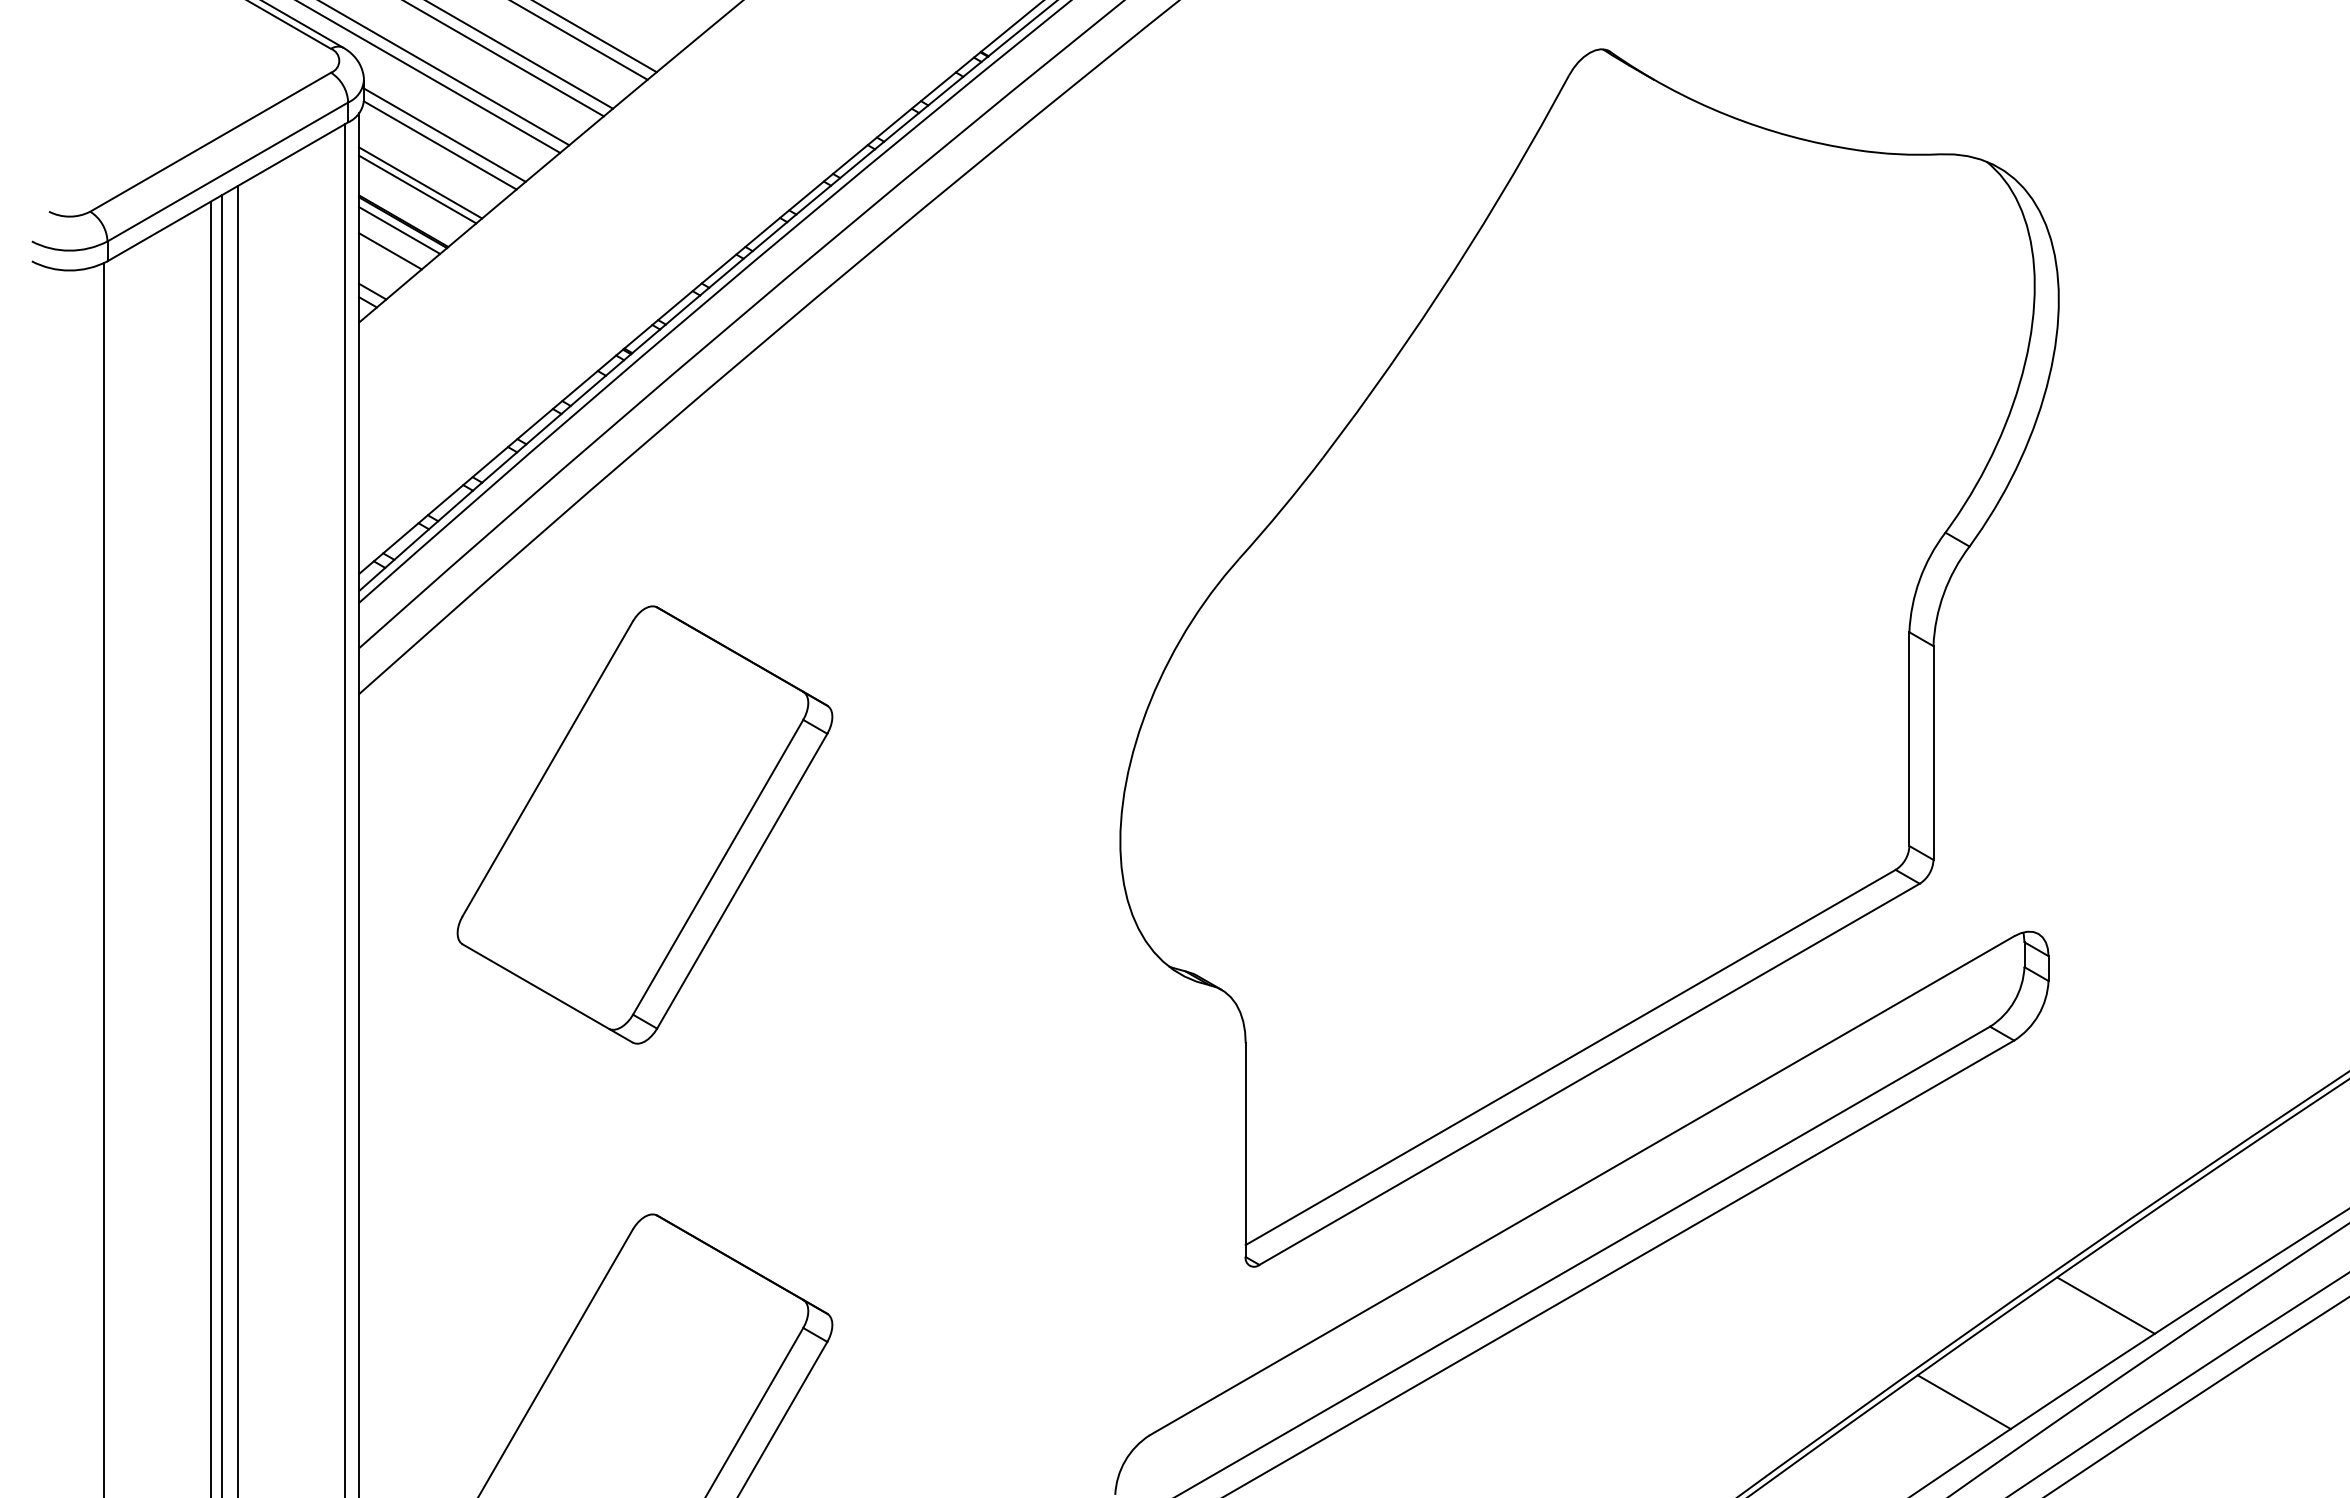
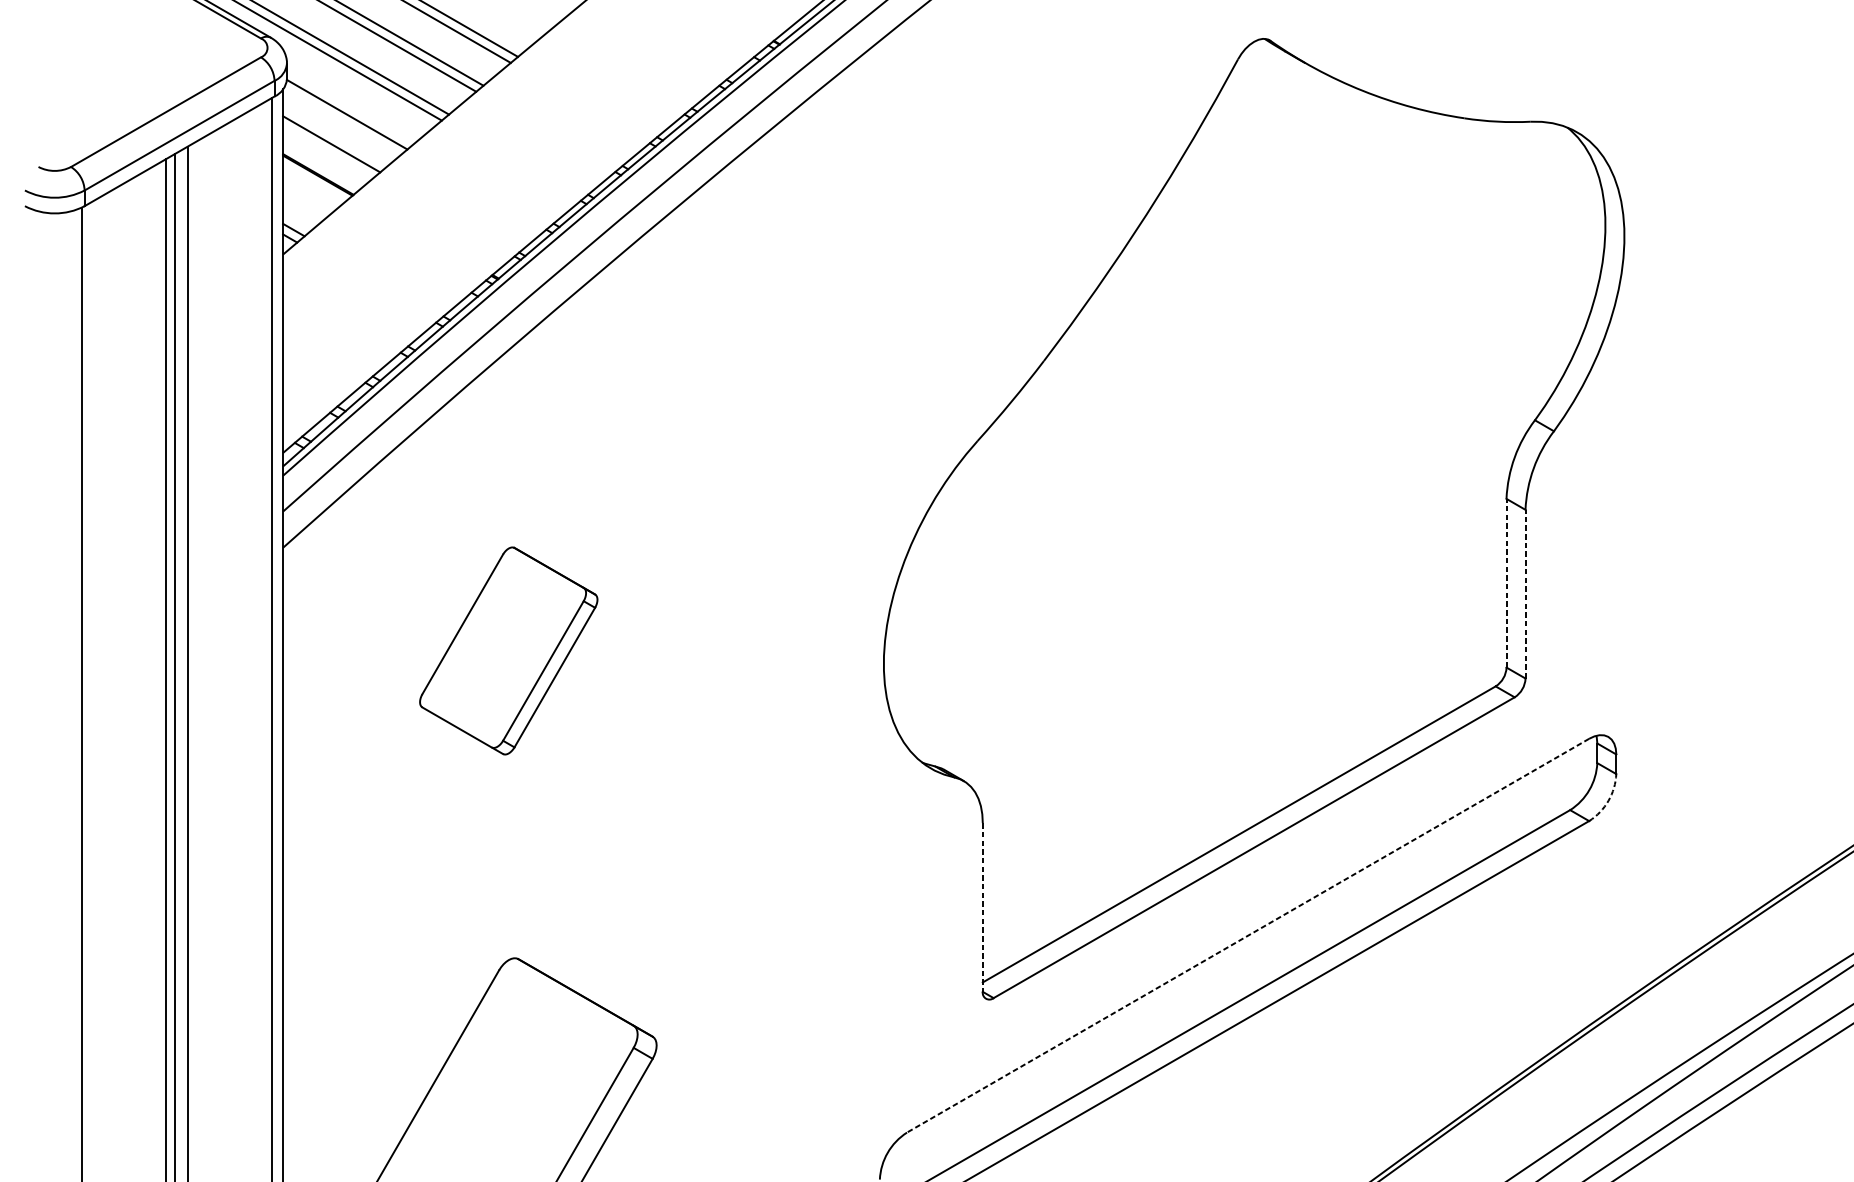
line: (444, 134) -> (350, 106), removed
line: (417, 189) -> (329, 149), removed
line: (399, 230) -> (315, 181), removed
line: (390, 251) -> (307, 198), removed
line: (1909, 739) -> (1506, 583), solid -> dashed
line: (1933, 753) -> (1525, 594), solid -> dashed
part: (644, 824) -> (508, 650), size x0.6
arc: (2038, 1015) -> (1608, 801), solid -> dashed
line: (1245, 1150) -> (982, 907), solid -> dashed
line: (1581, 1186) -> (1247, 936), solid -> dashed
line: (2105, 1305) -> (1661, 1030), removed
line: (1963, 1402) -> (1549, 1106), removed

